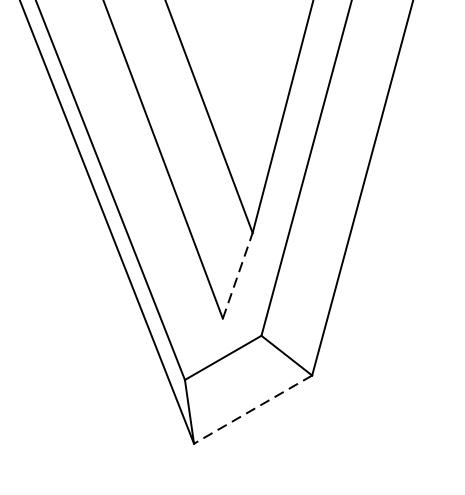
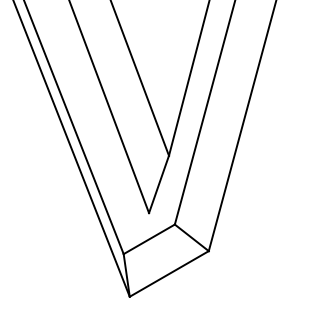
line: (238, 274) -> (159, 183), dashed -> solid
line: (253, 408) -> (169, 273), dashed -> solid

